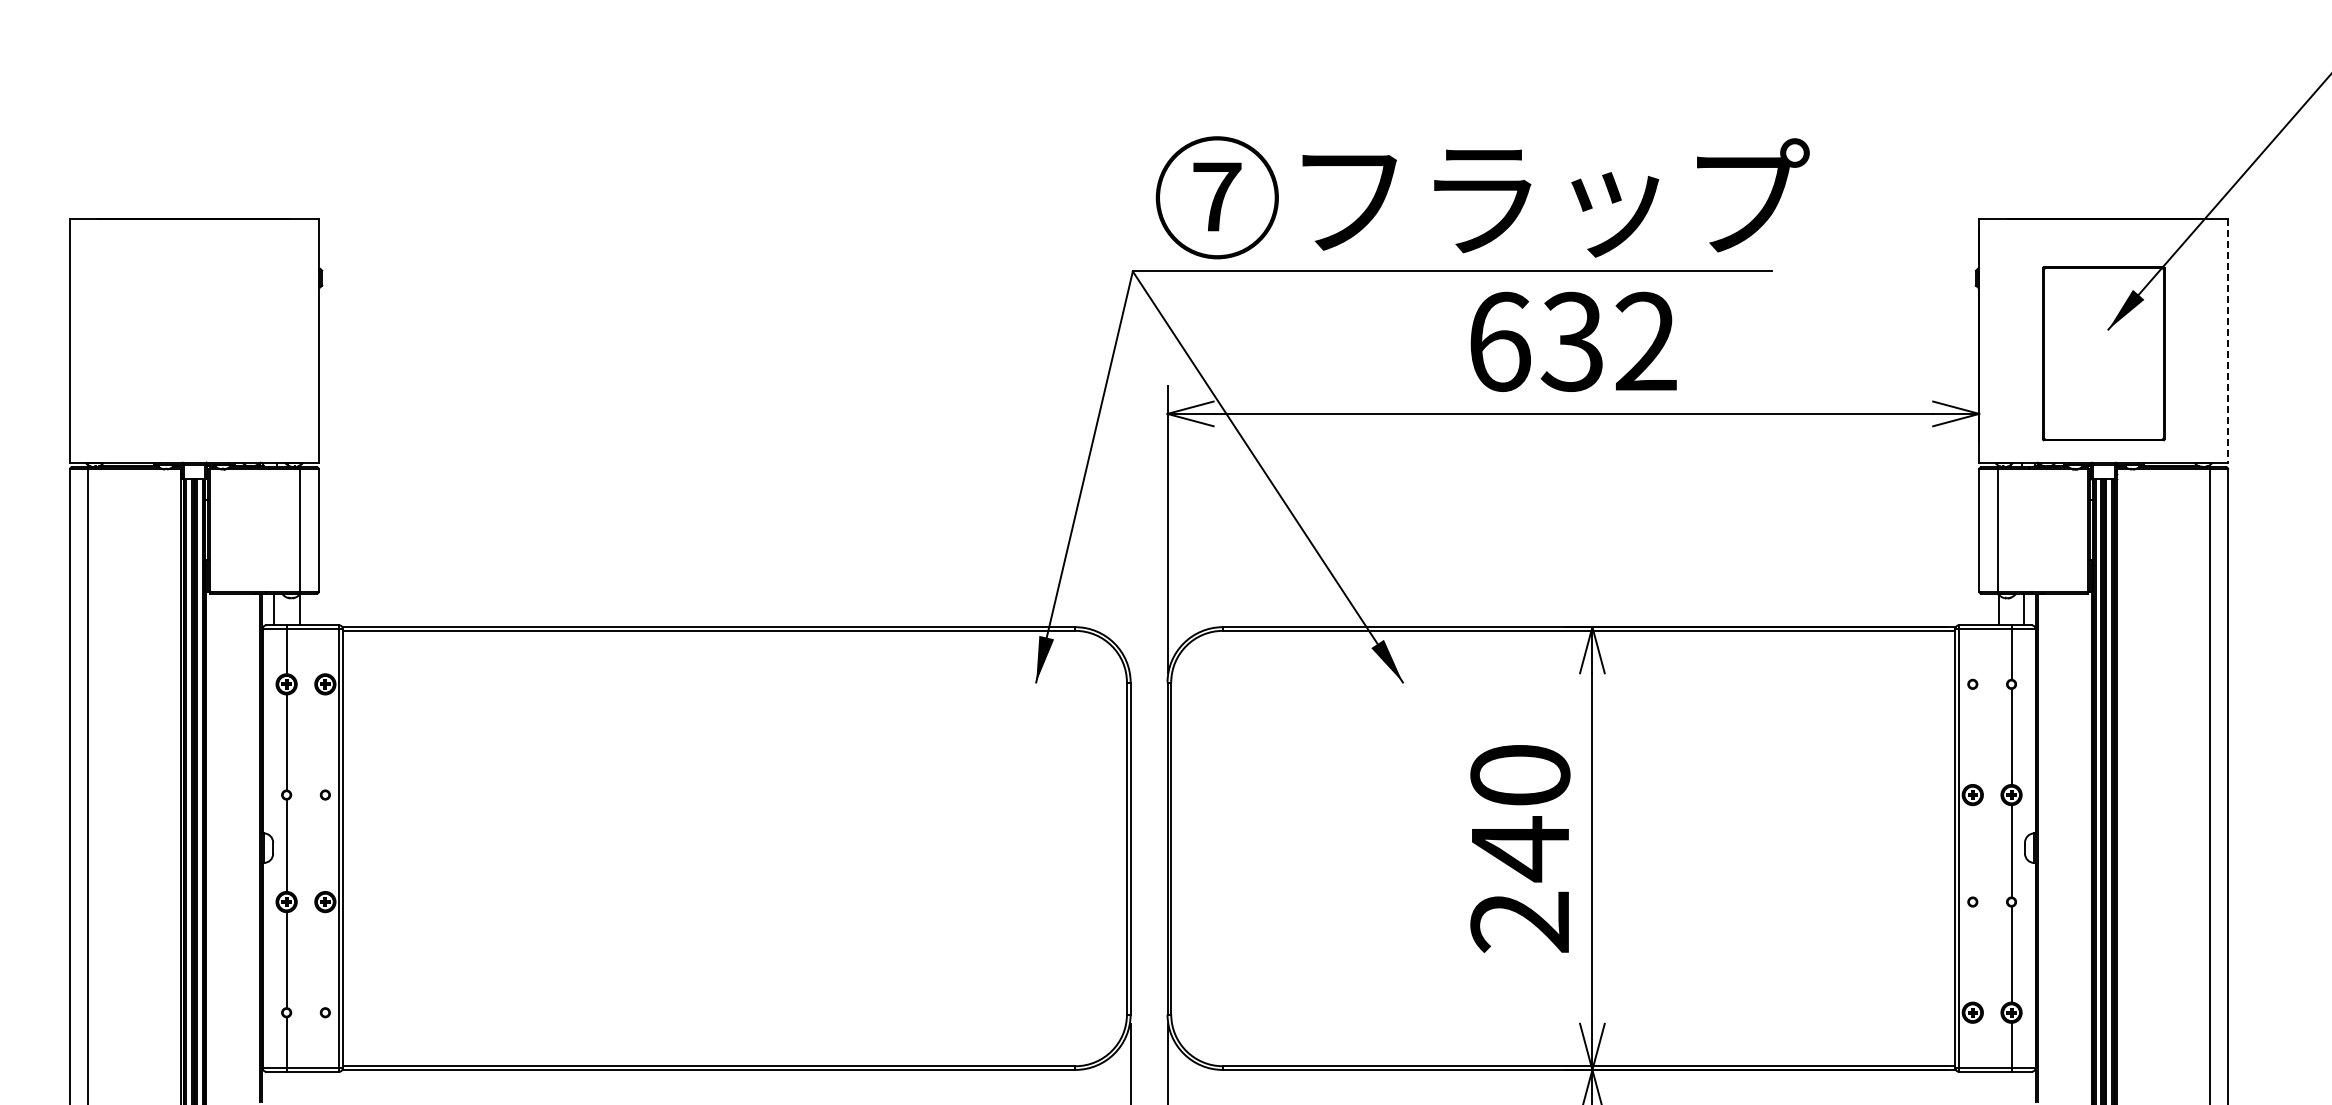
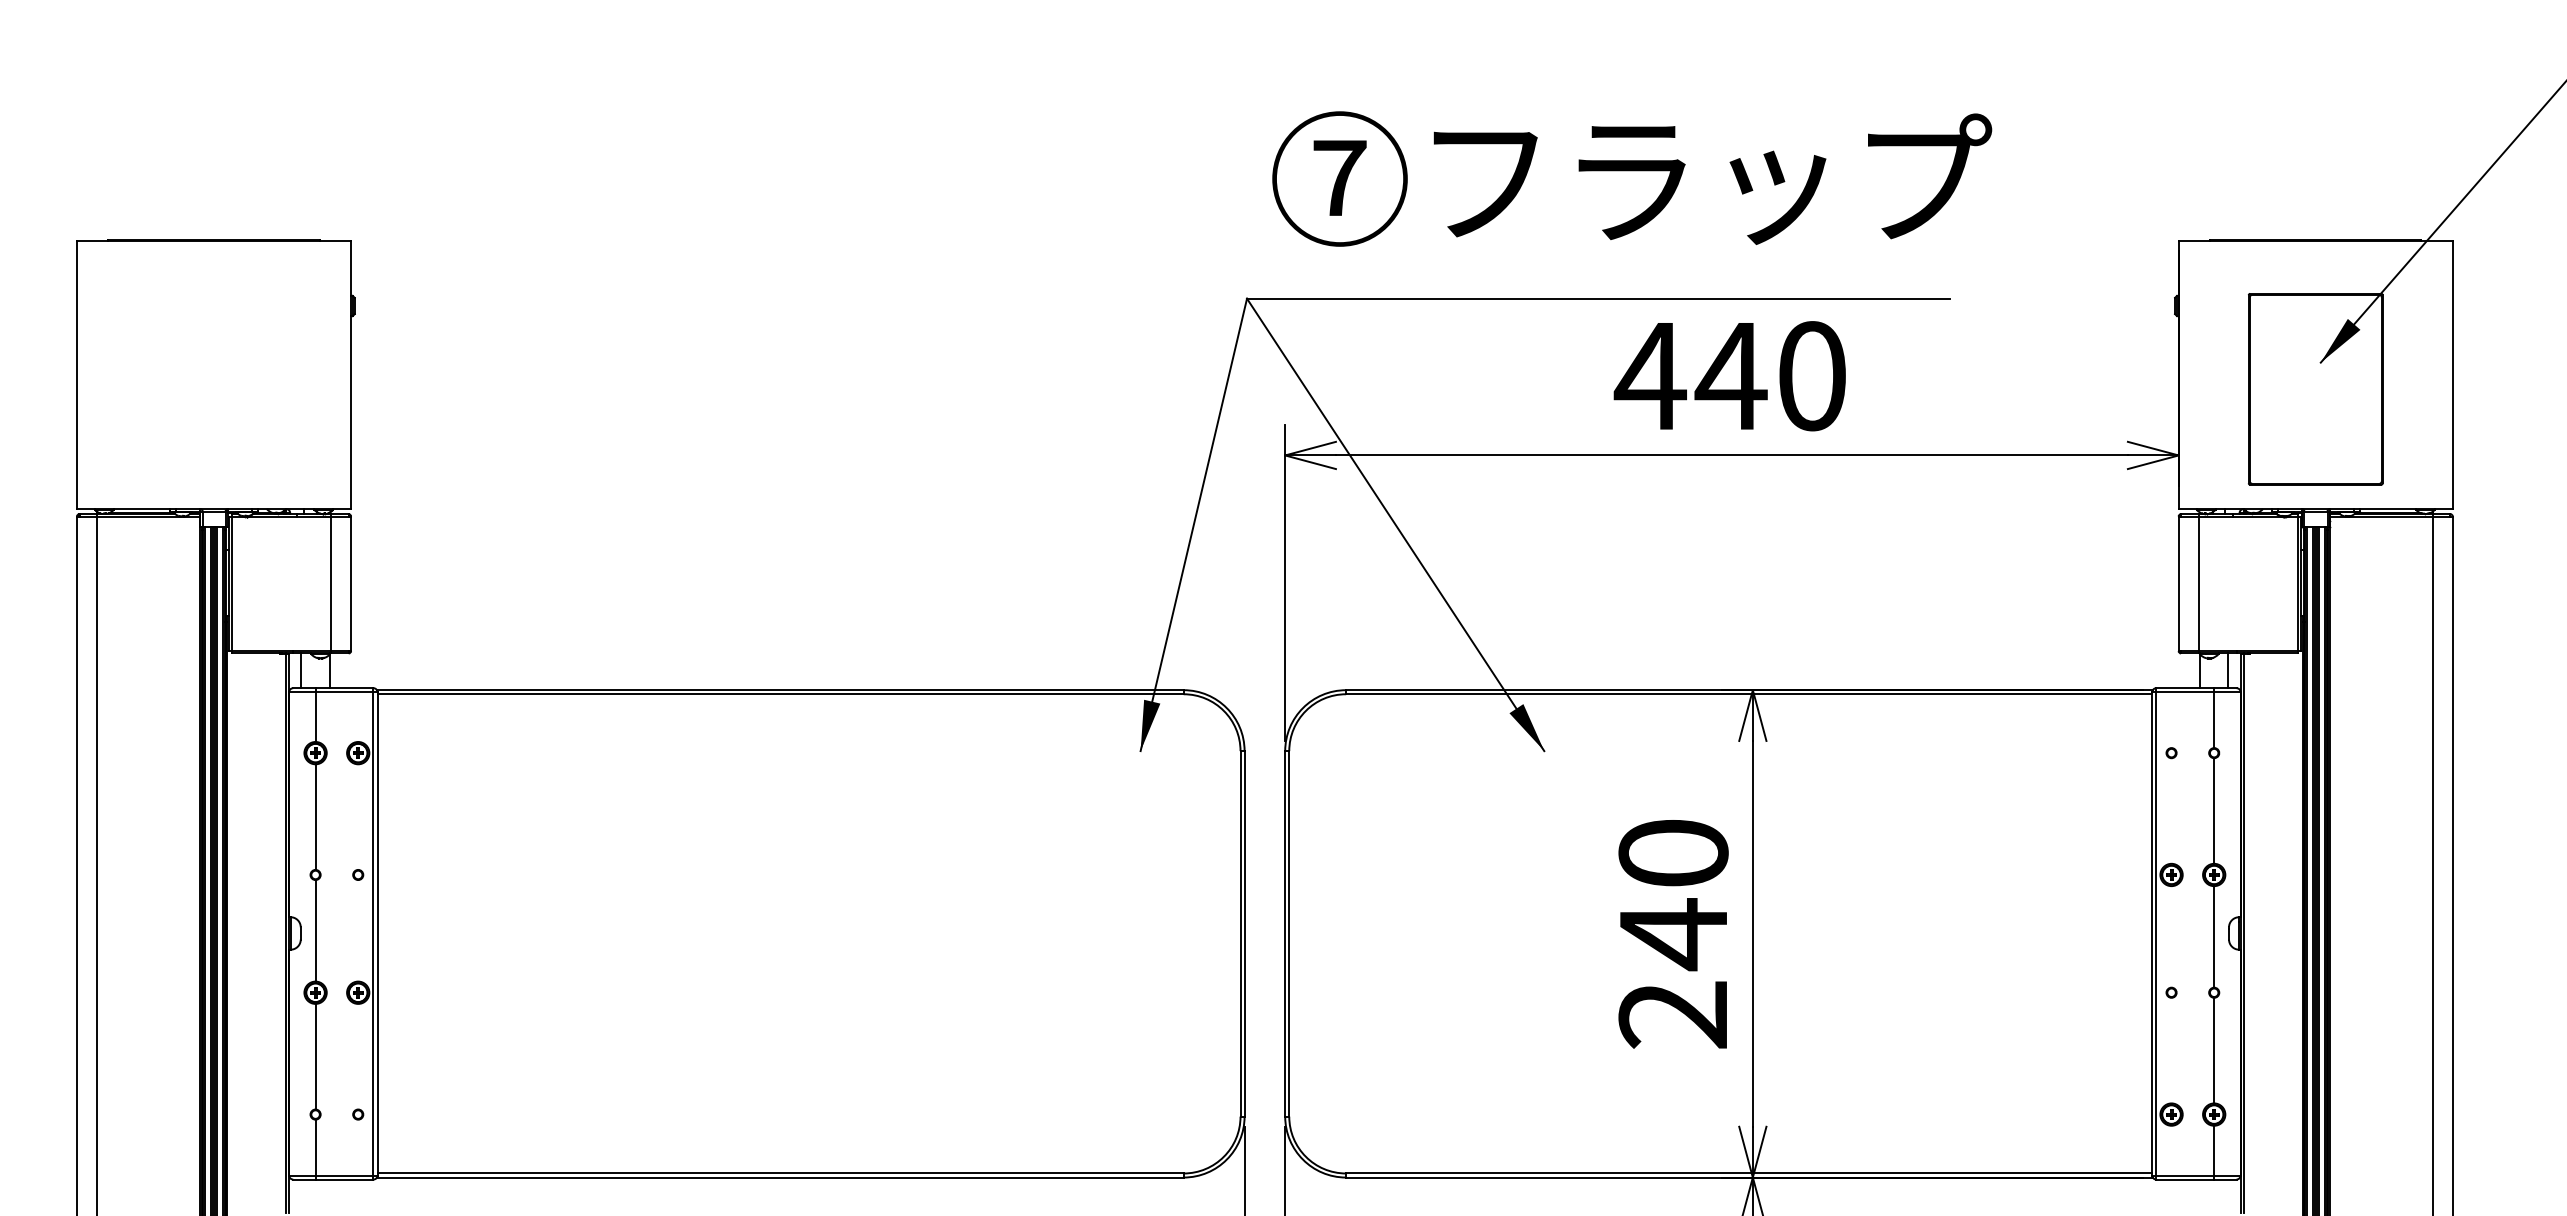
text: (1482, 197) -> (1631, 178), moved
line: (2228, 340) -> (2452, 374), dashed -> solid
text: (1571, 341) -> (1729, 375), 632 -> 440

